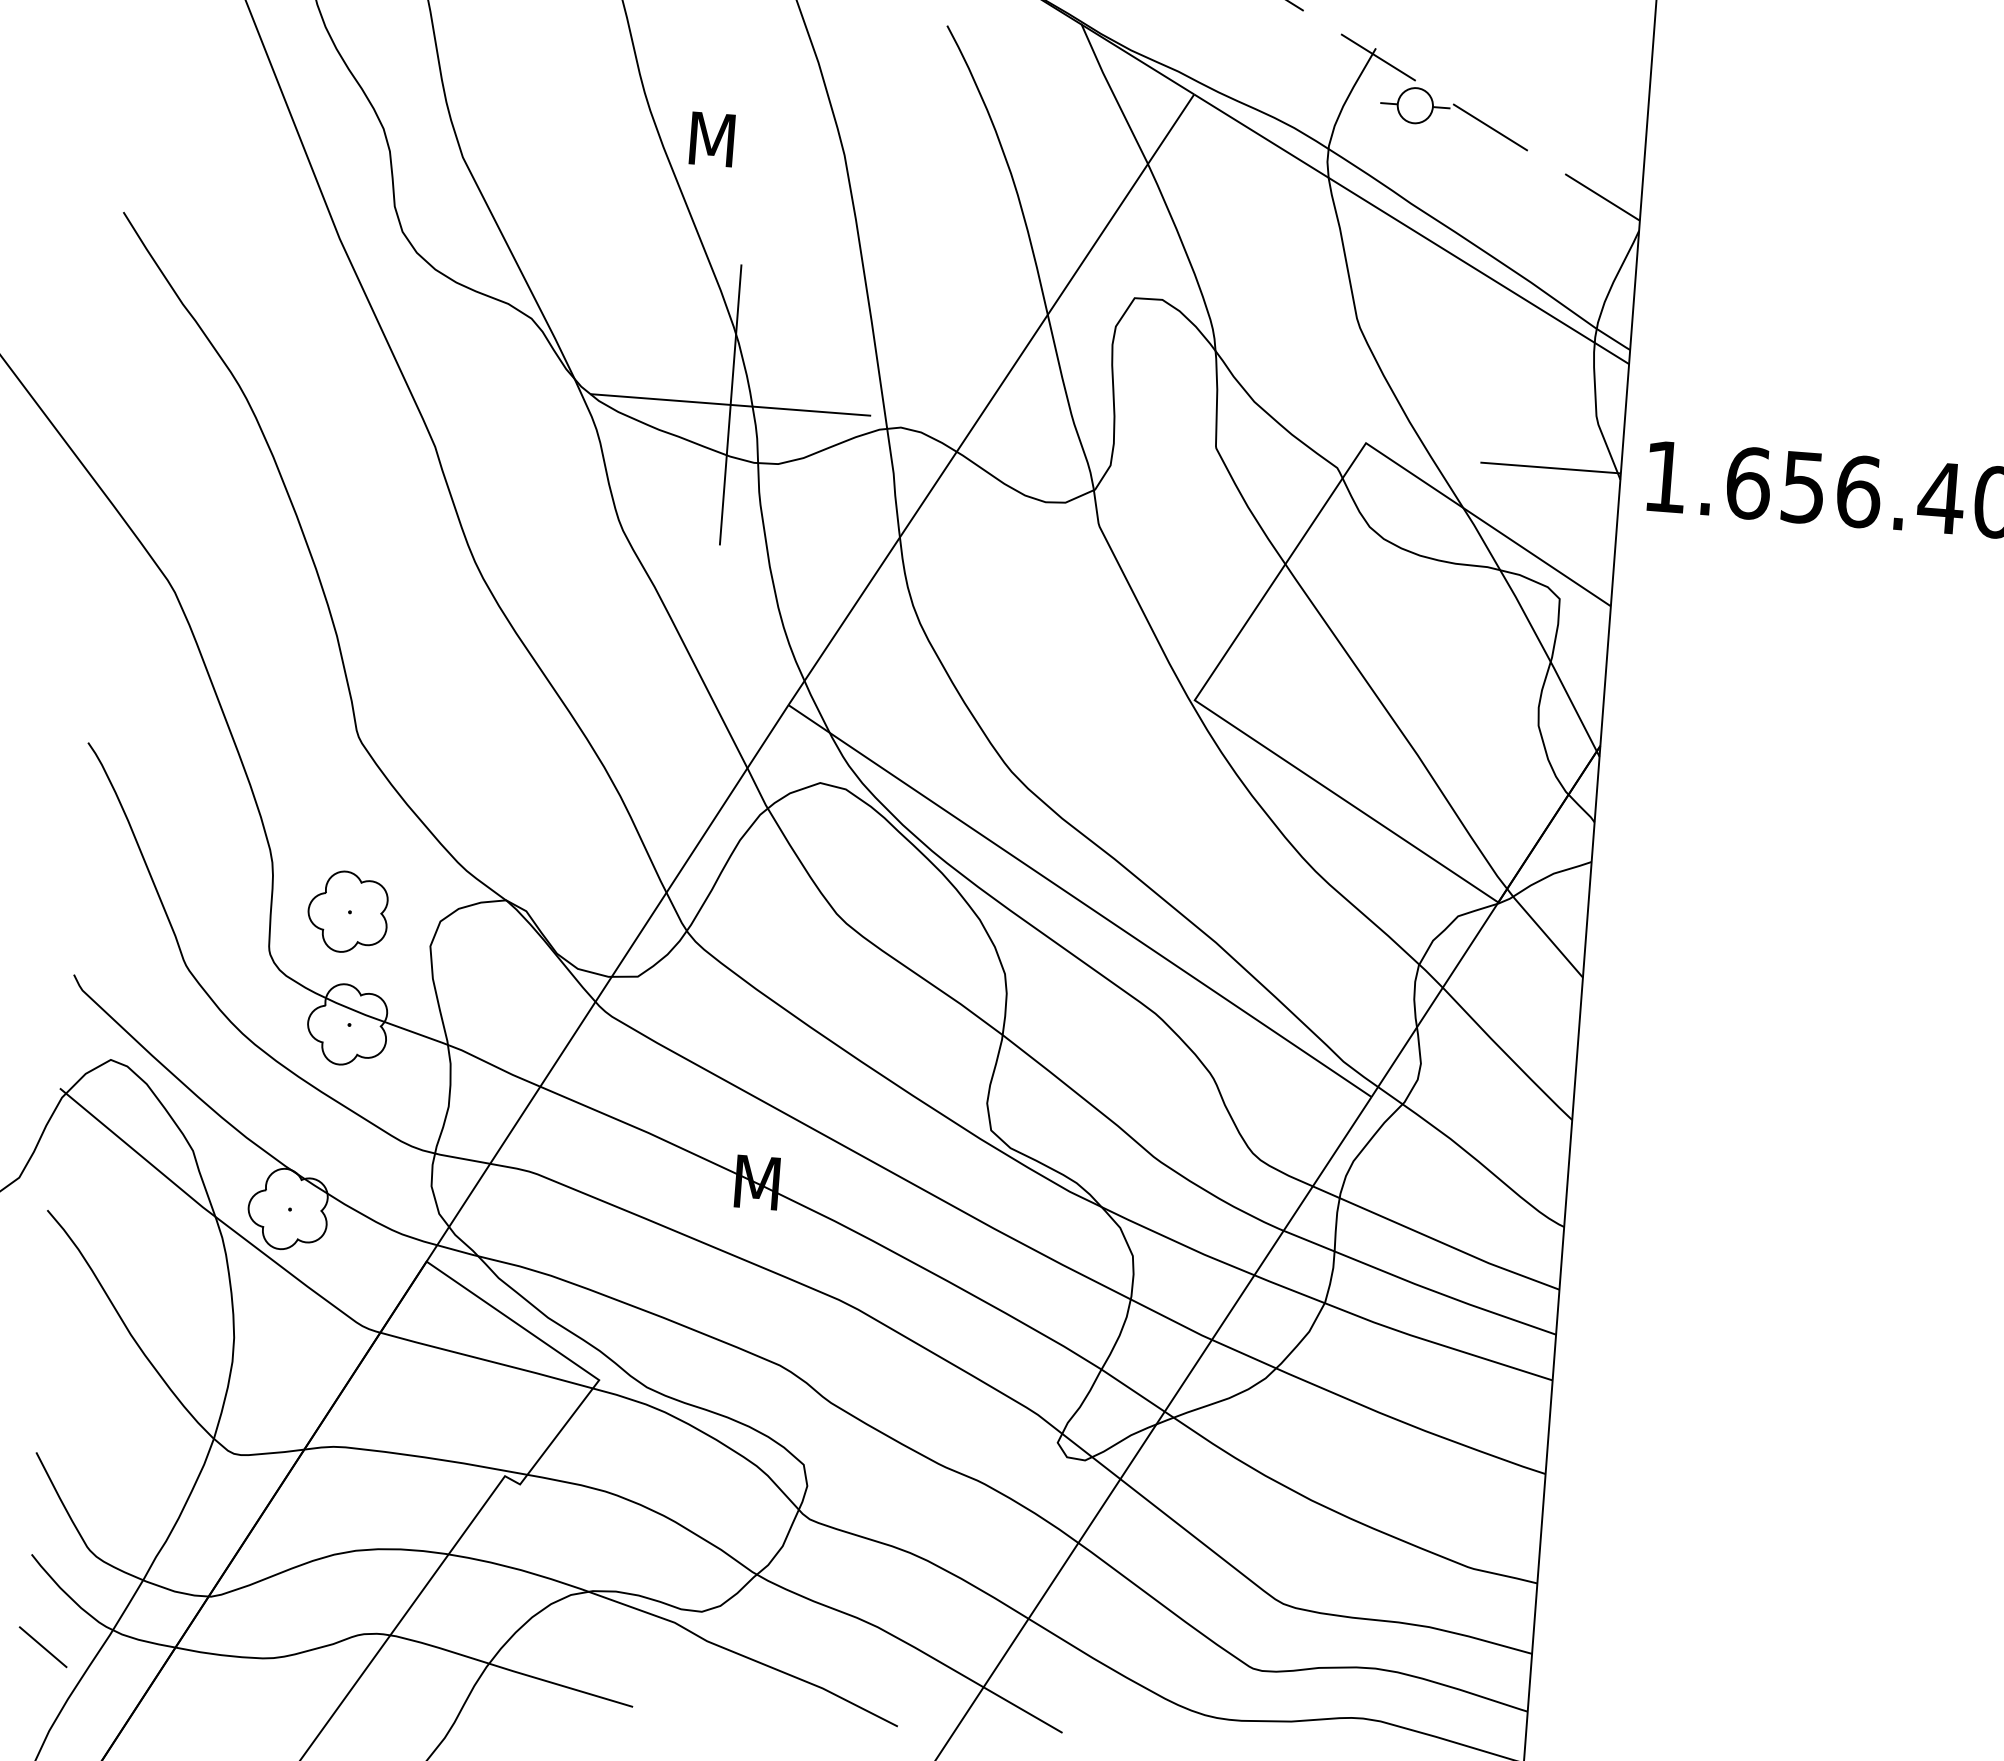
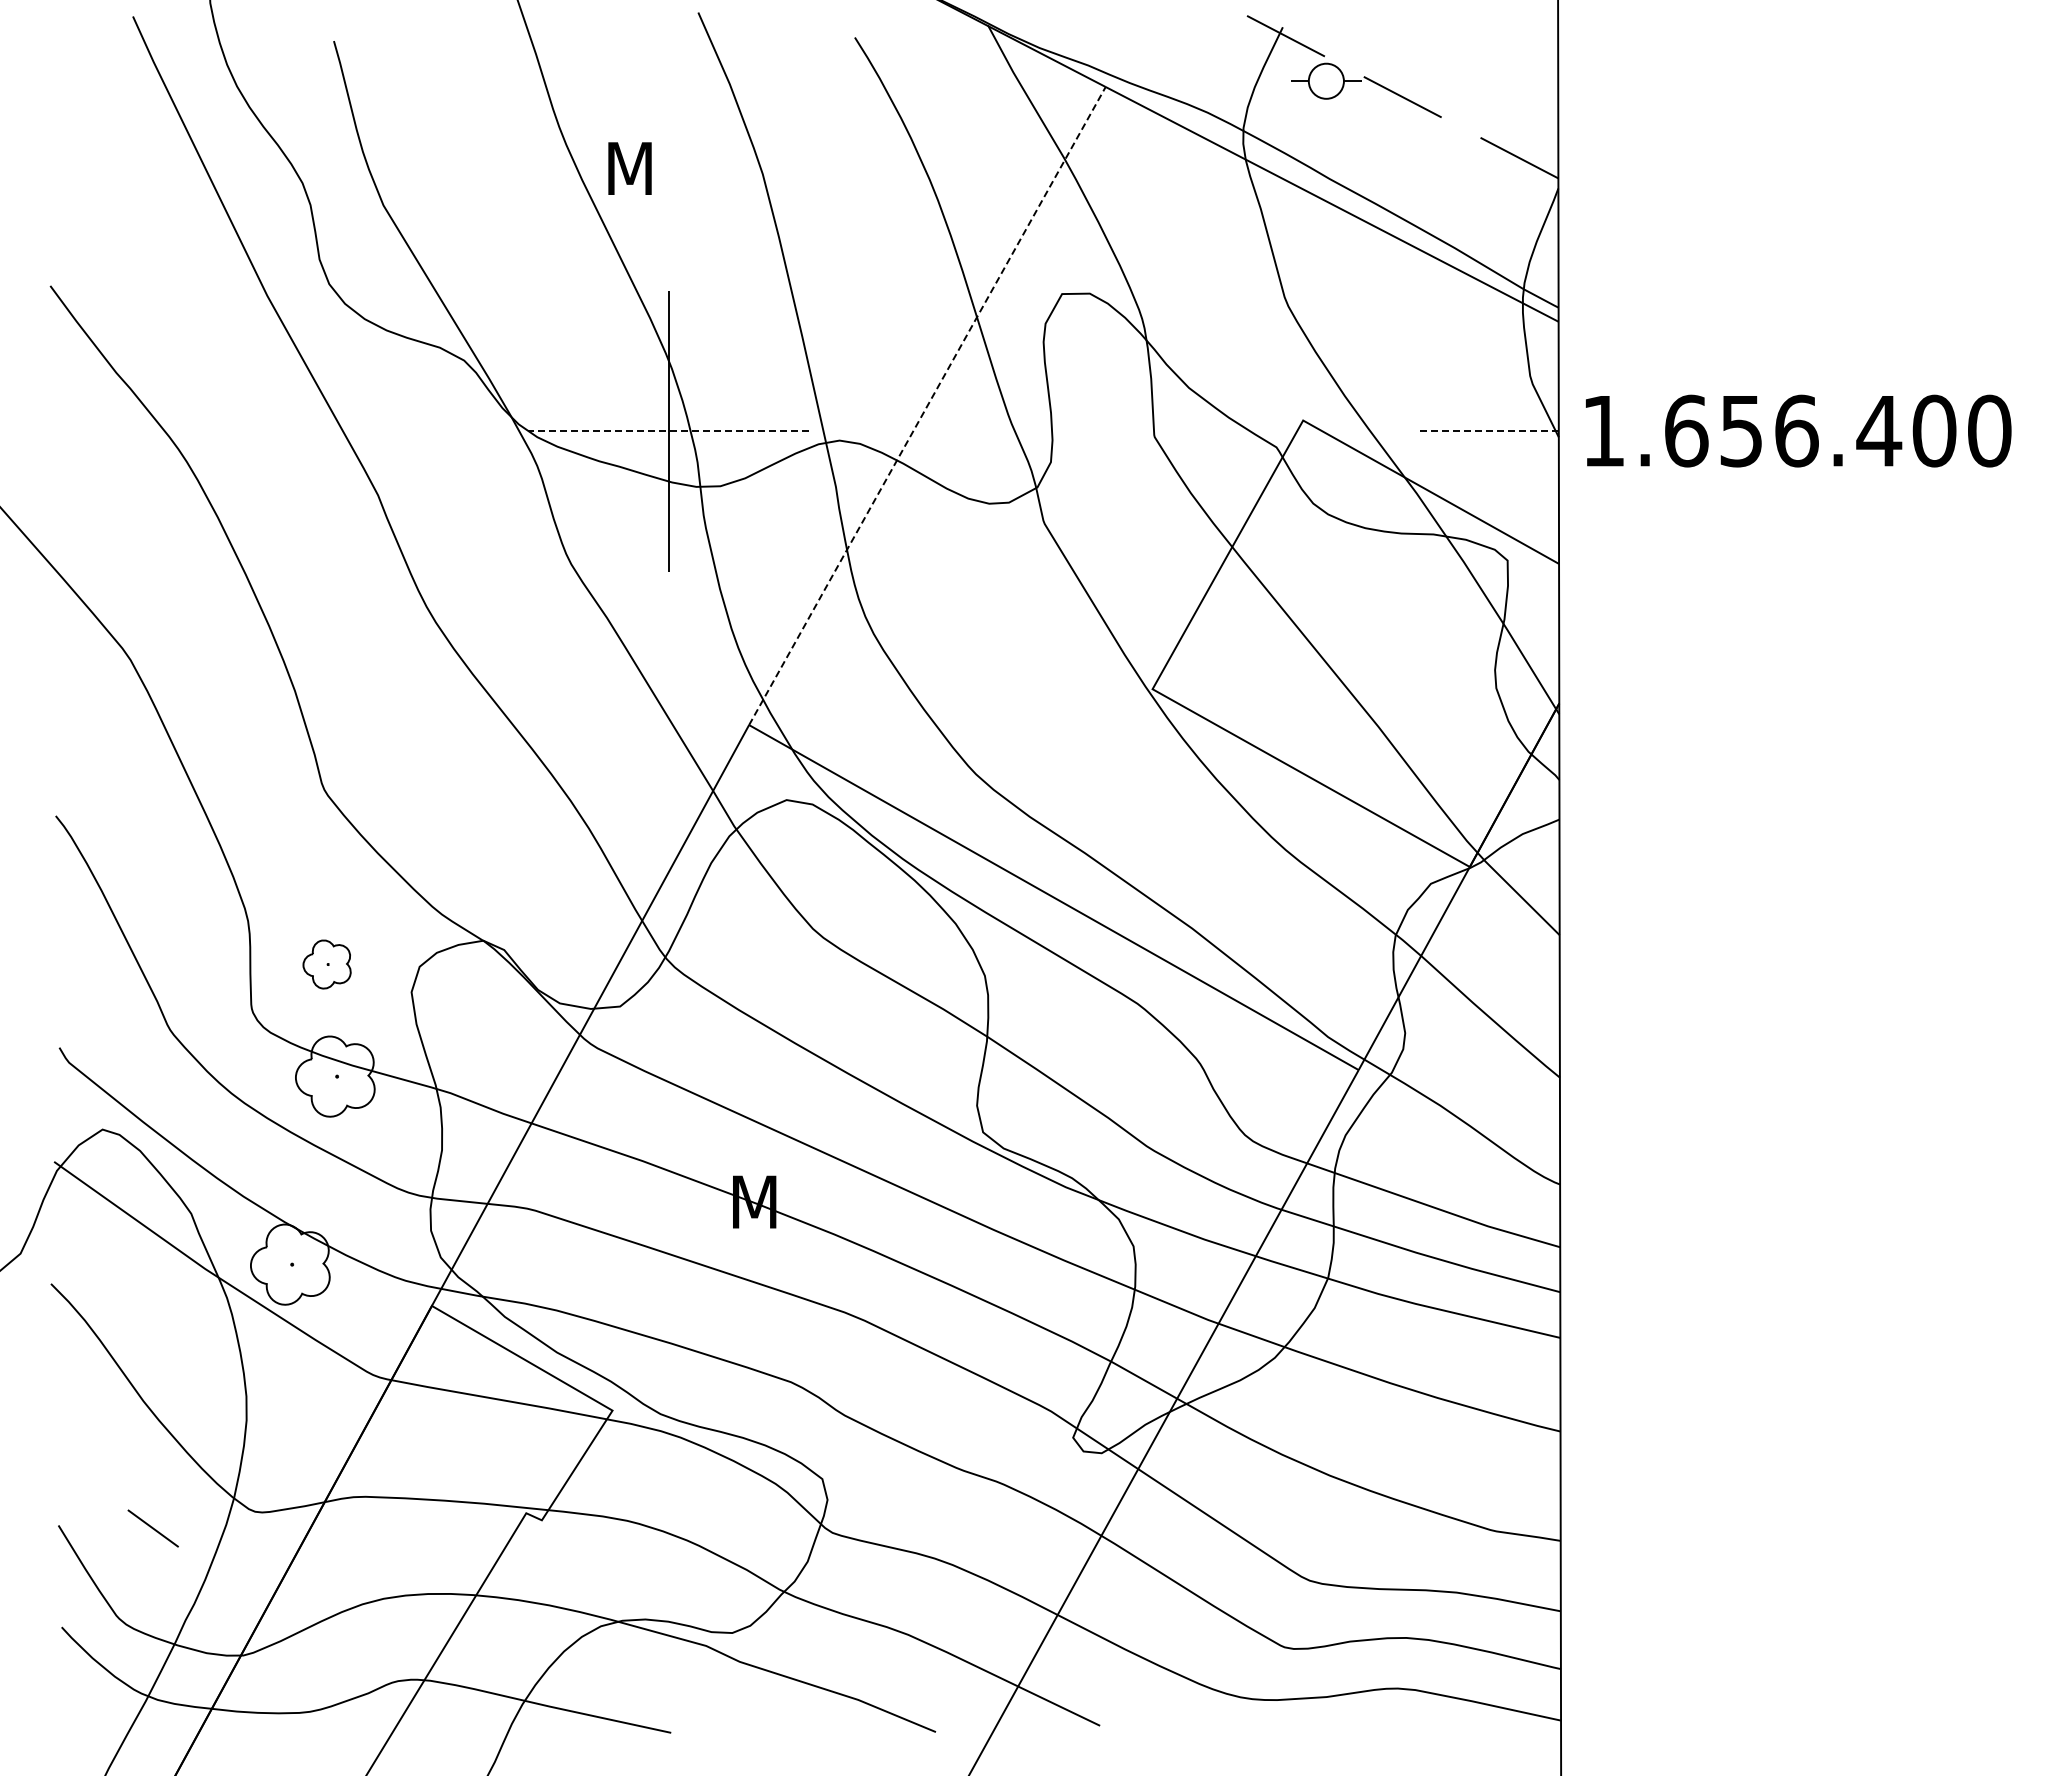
line: (991, 399) -> (927, 405), solid -> dashed
line: (730, 405) -> (668, 431), solid -> dashed
line: (1550, 468) -> (1488, 431), solid -> dashed
part: (347, 912) -> (326, 964), size x0.6
line: (42, 1647) -> (152, 1528), moved

